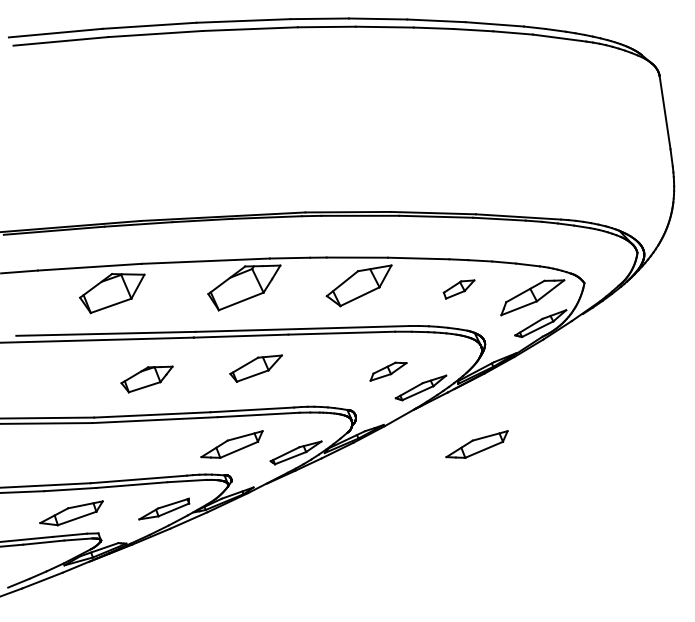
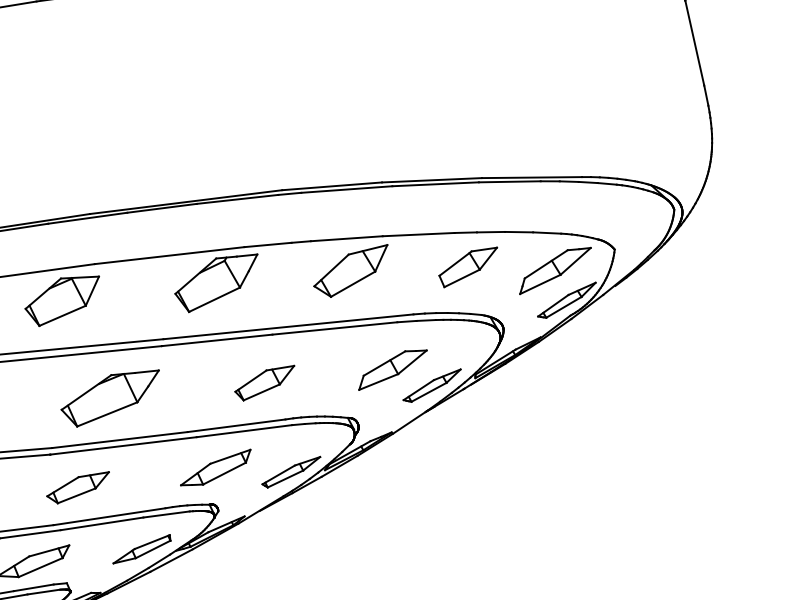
part: (458, 289) -> (467, 267), size x1.67
part: (255, 368) -> (264, 383), moved
part: (388, 371) -> (392, 369), size x1.67
part: (146, 379) -> (110, 399), size x1.67
part: (476, 444) -> (501, 447), removed
part: (113, 452) -> (77, 487), added

